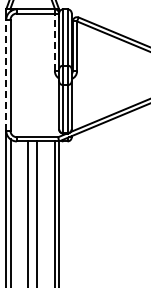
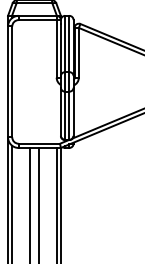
line: (54, 42) -> (56, 49), dashed -> solid
line: (6, 74) -> (8, 81), dashed -> solid

